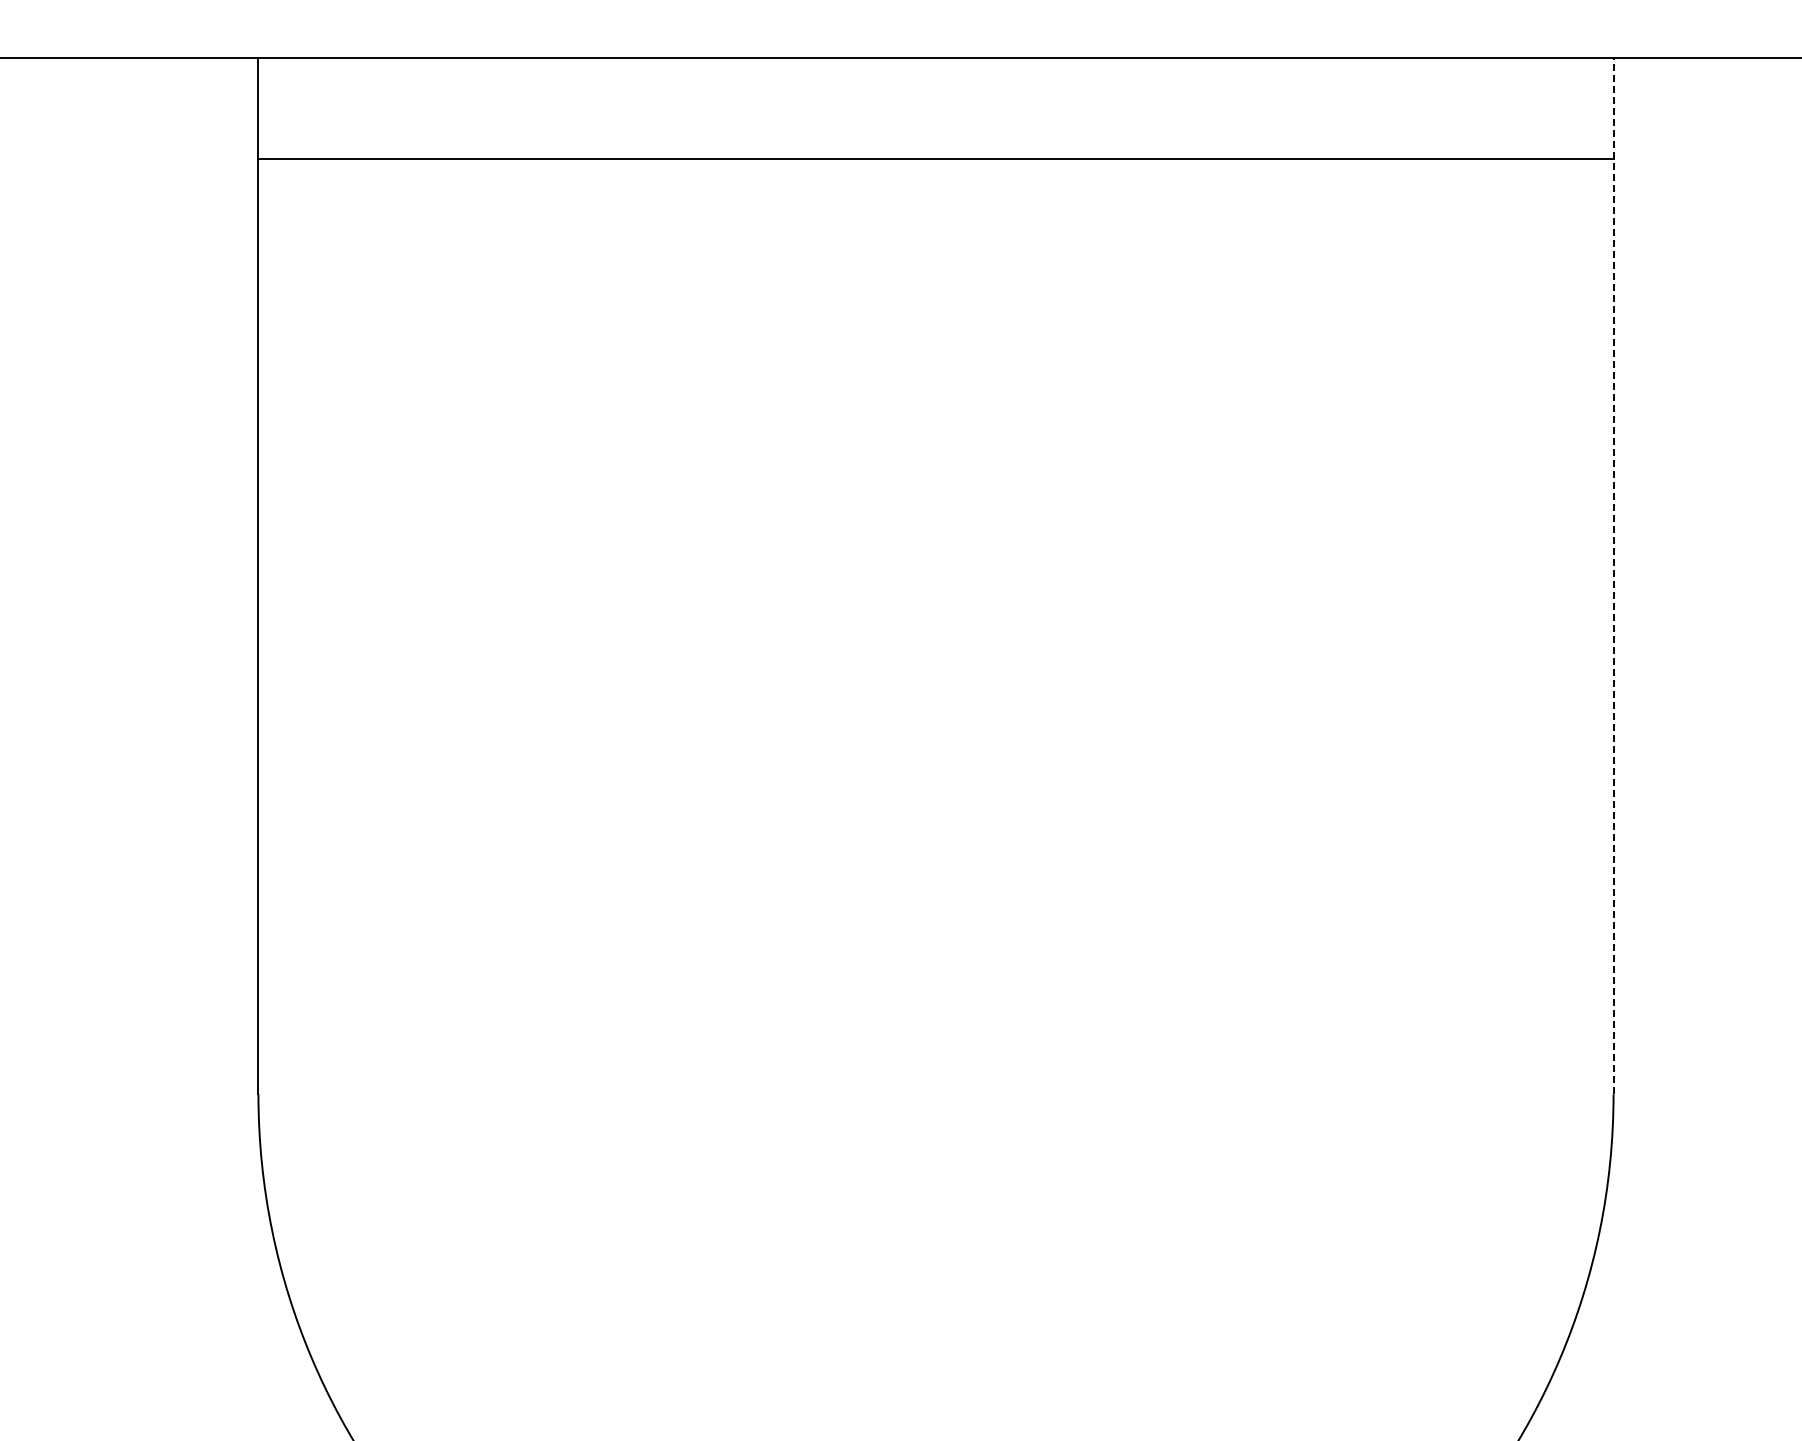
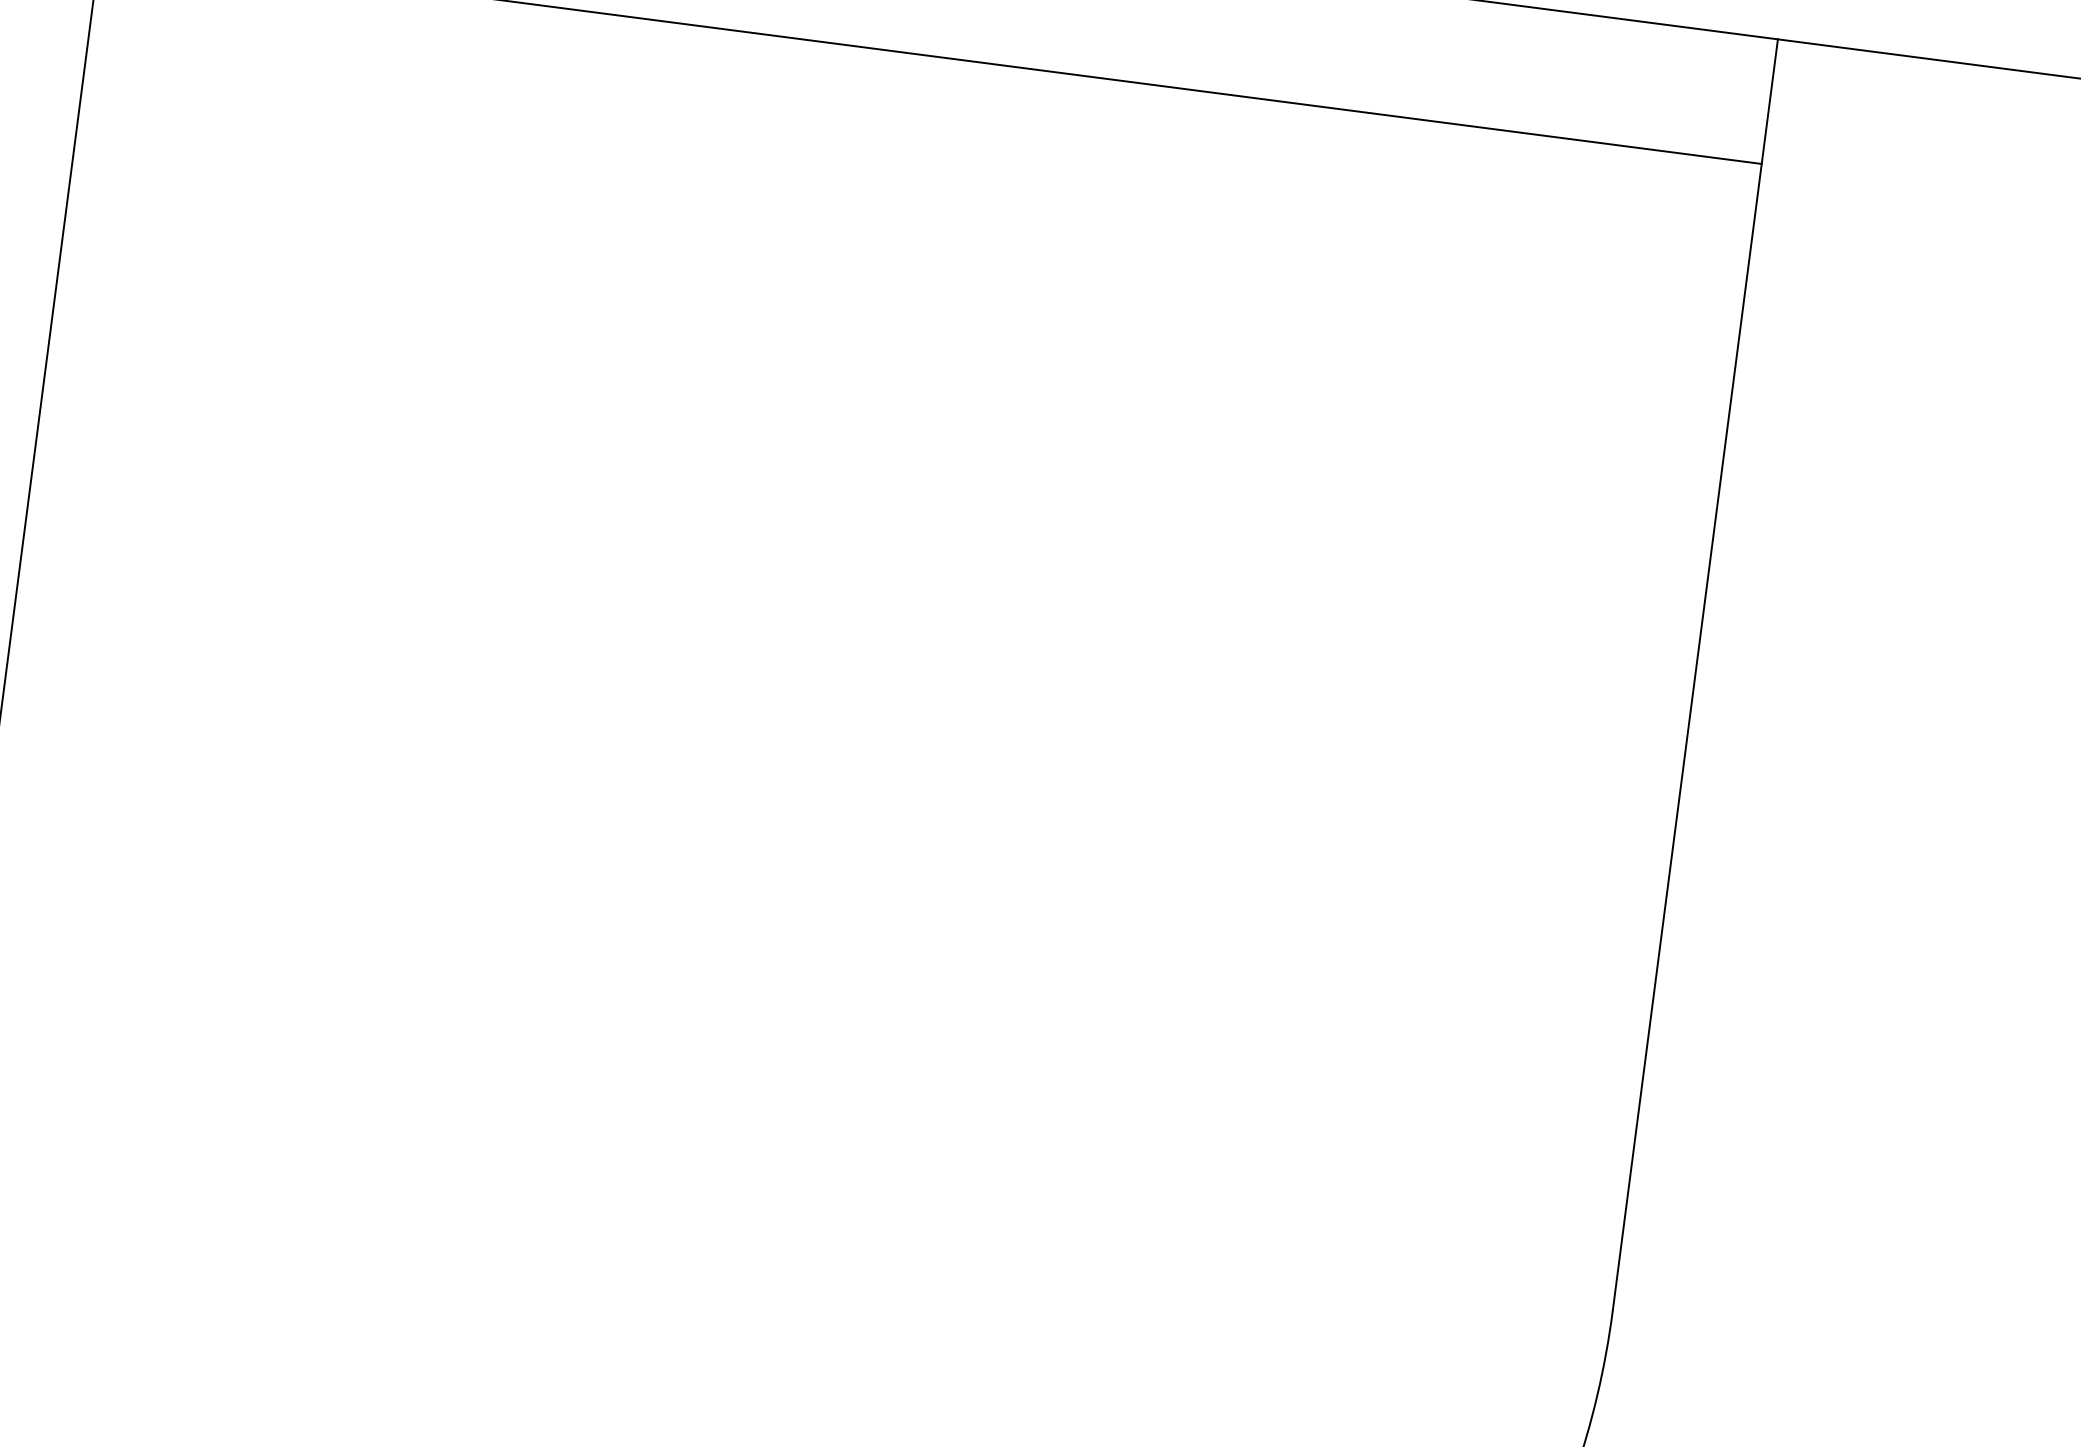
line: (1613, 575) -> (1695, 674), dashed -> solid

